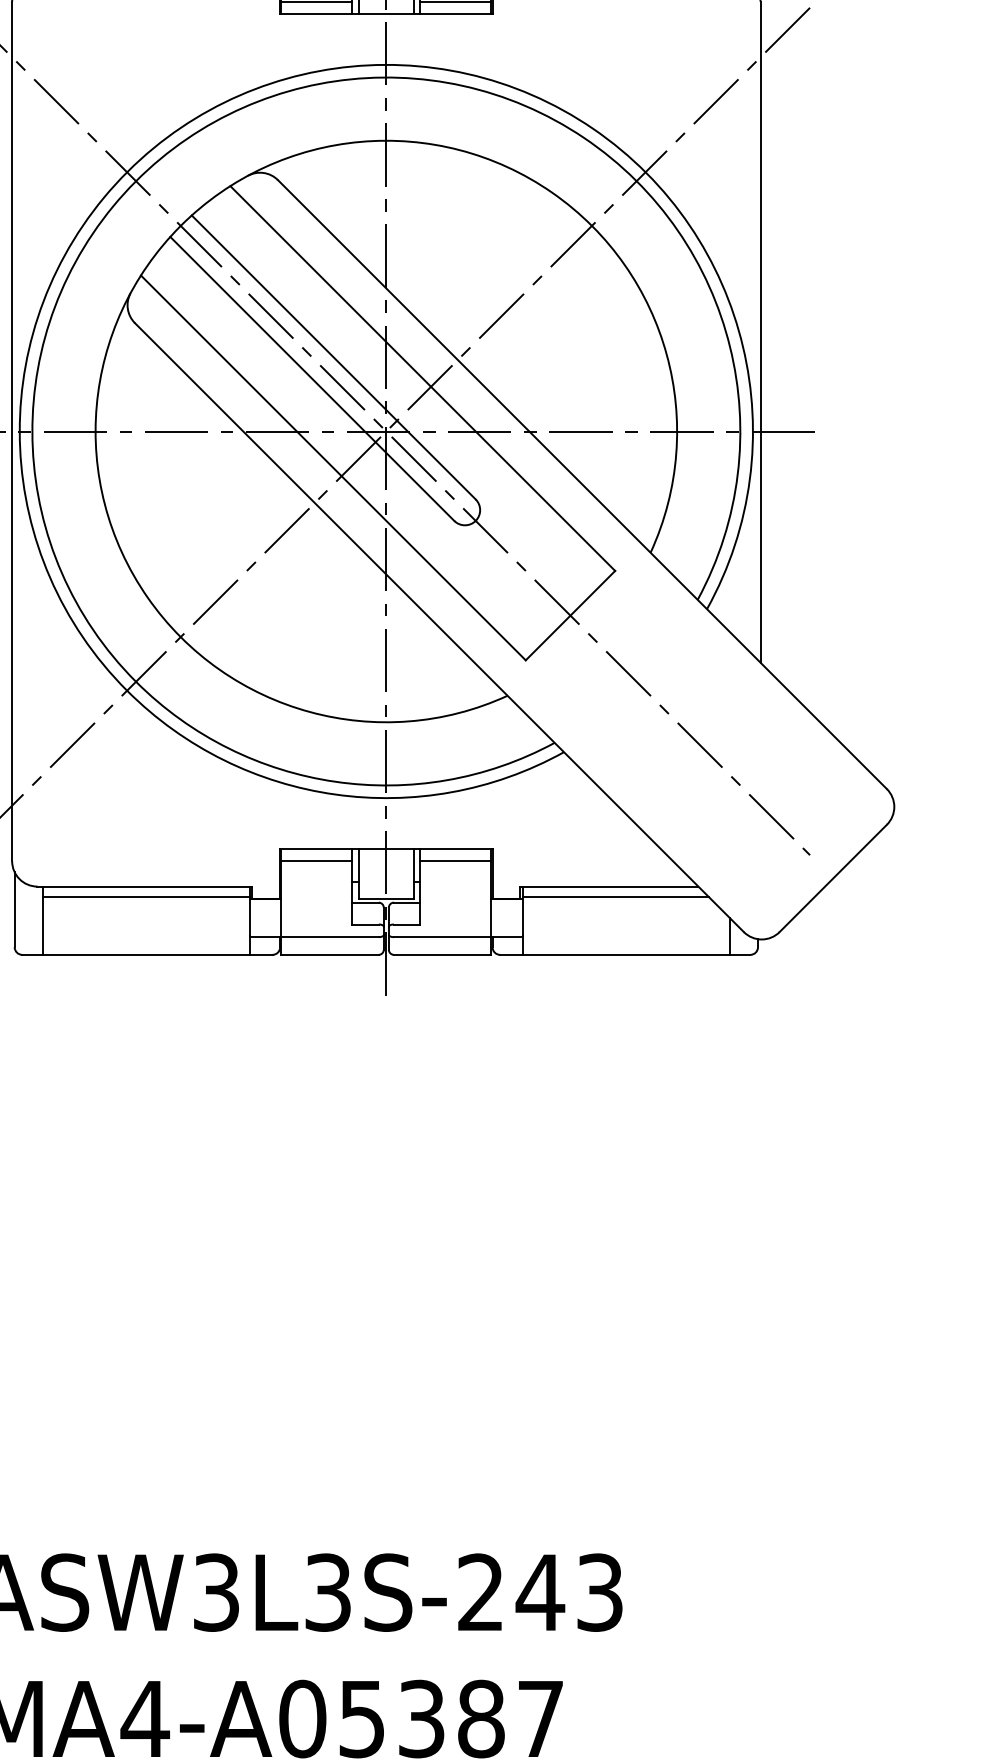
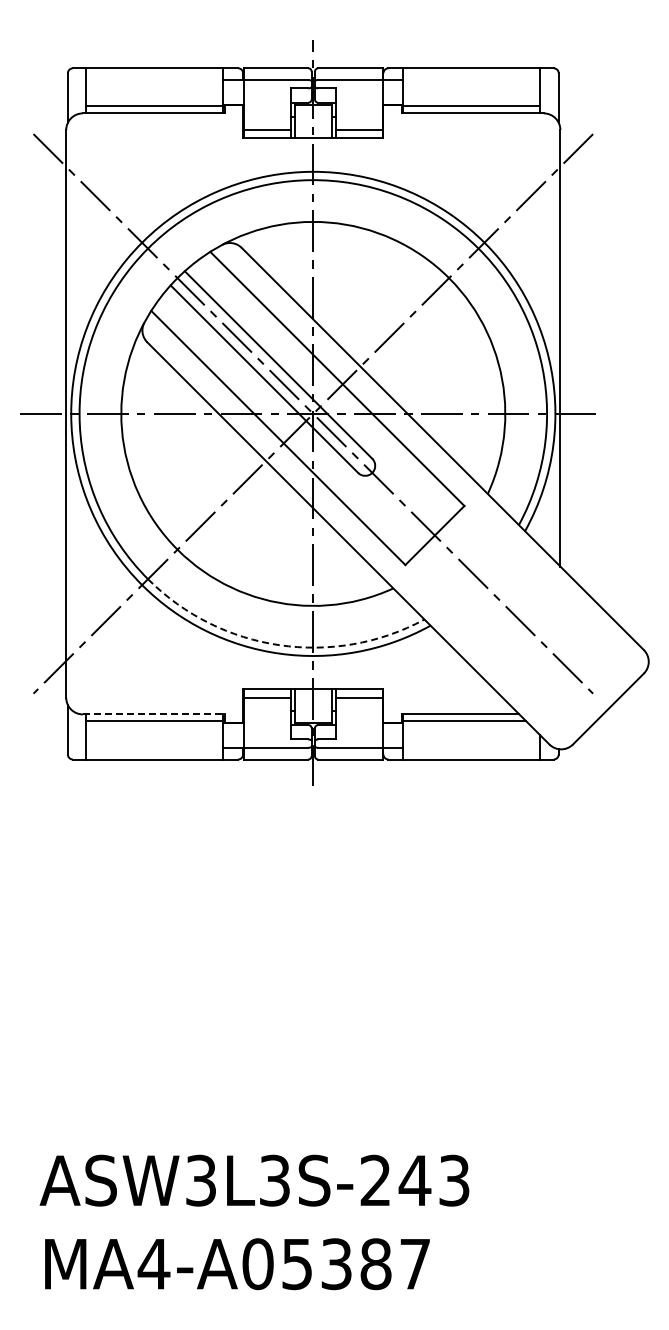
arc: (335, 782) -> (279, 645), solid -> dashed
line: (144, 886) -> (153, 714), solid -> dashed

